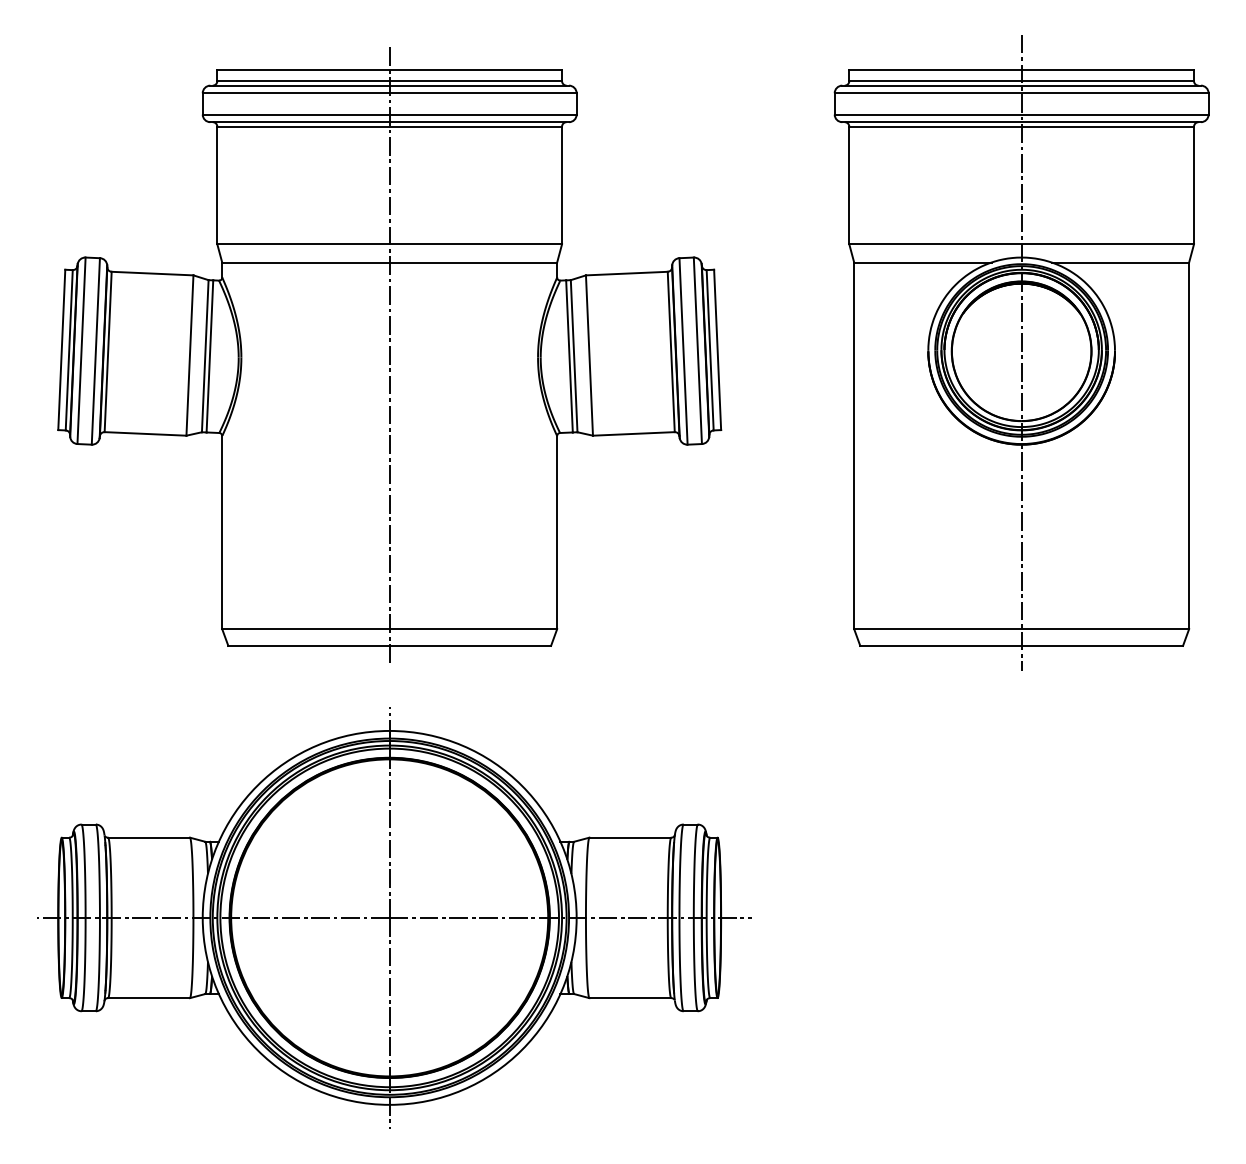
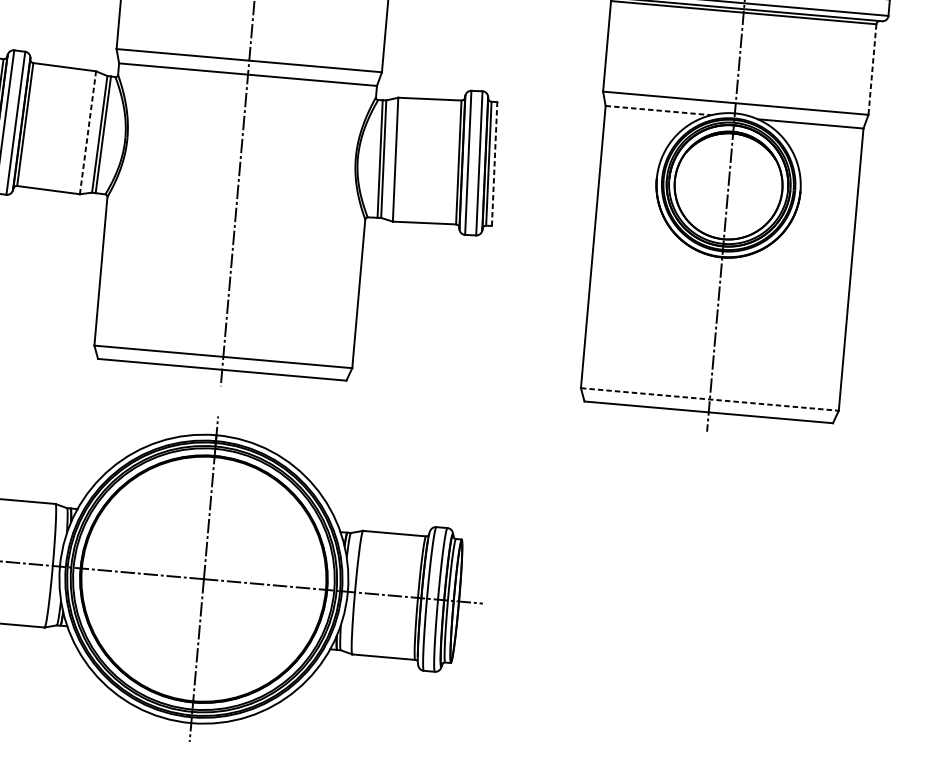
line: (1194, 185) -> (872, 69), solid -> dashed
line: (922, 262) -> (658, 110), solid -> dashed
line: (717, 349) -> (494, 163), solid -> dashed
line: (189, 355) -> (87, 132), solid -> dashed
line: (1022, 629) -> (710, 399), solid -> dashed

